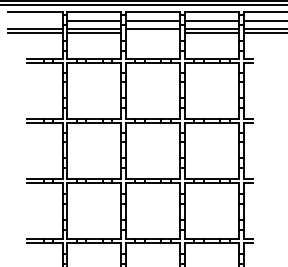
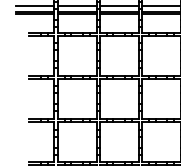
line: (35, 20) -> (35, 5), added
line: (153, 32) -> (119, 14), added

